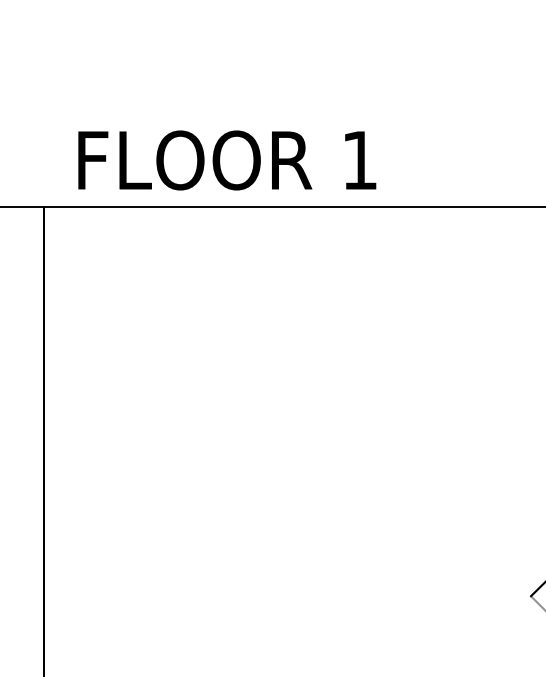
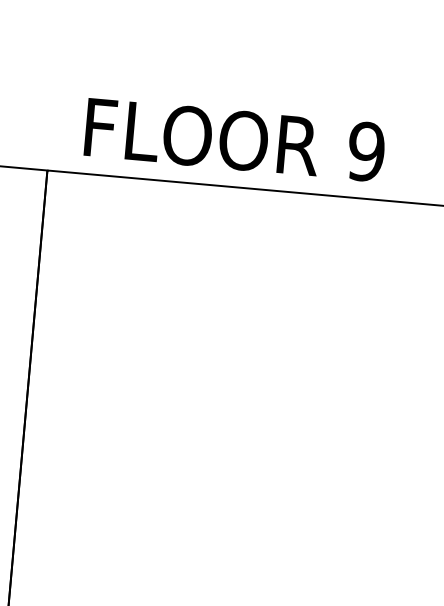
text: (359, 160) -> (366, 151), 1 -> 9

